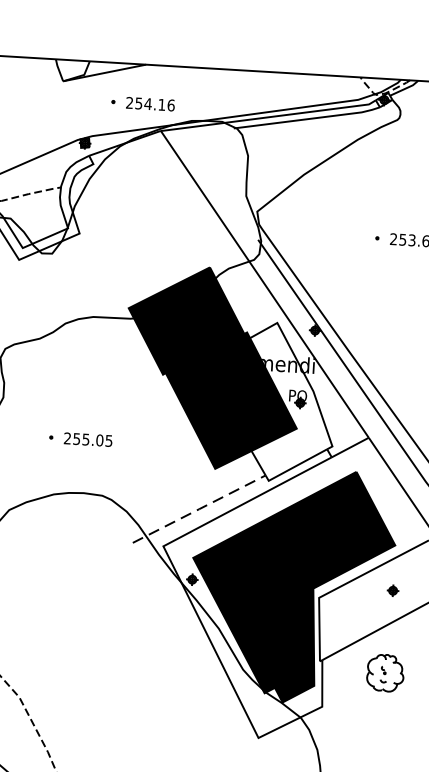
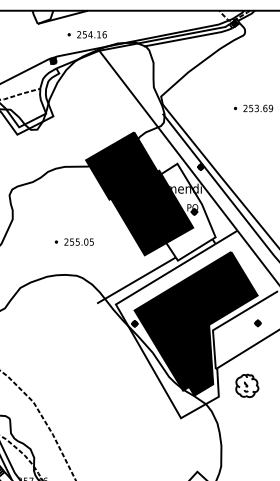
part: (79, 438) -> (73, 241), moved
line: (199, 509) -> (136, 280), dashed -> solid
part: (385, 672) -> (247, 385), moved

